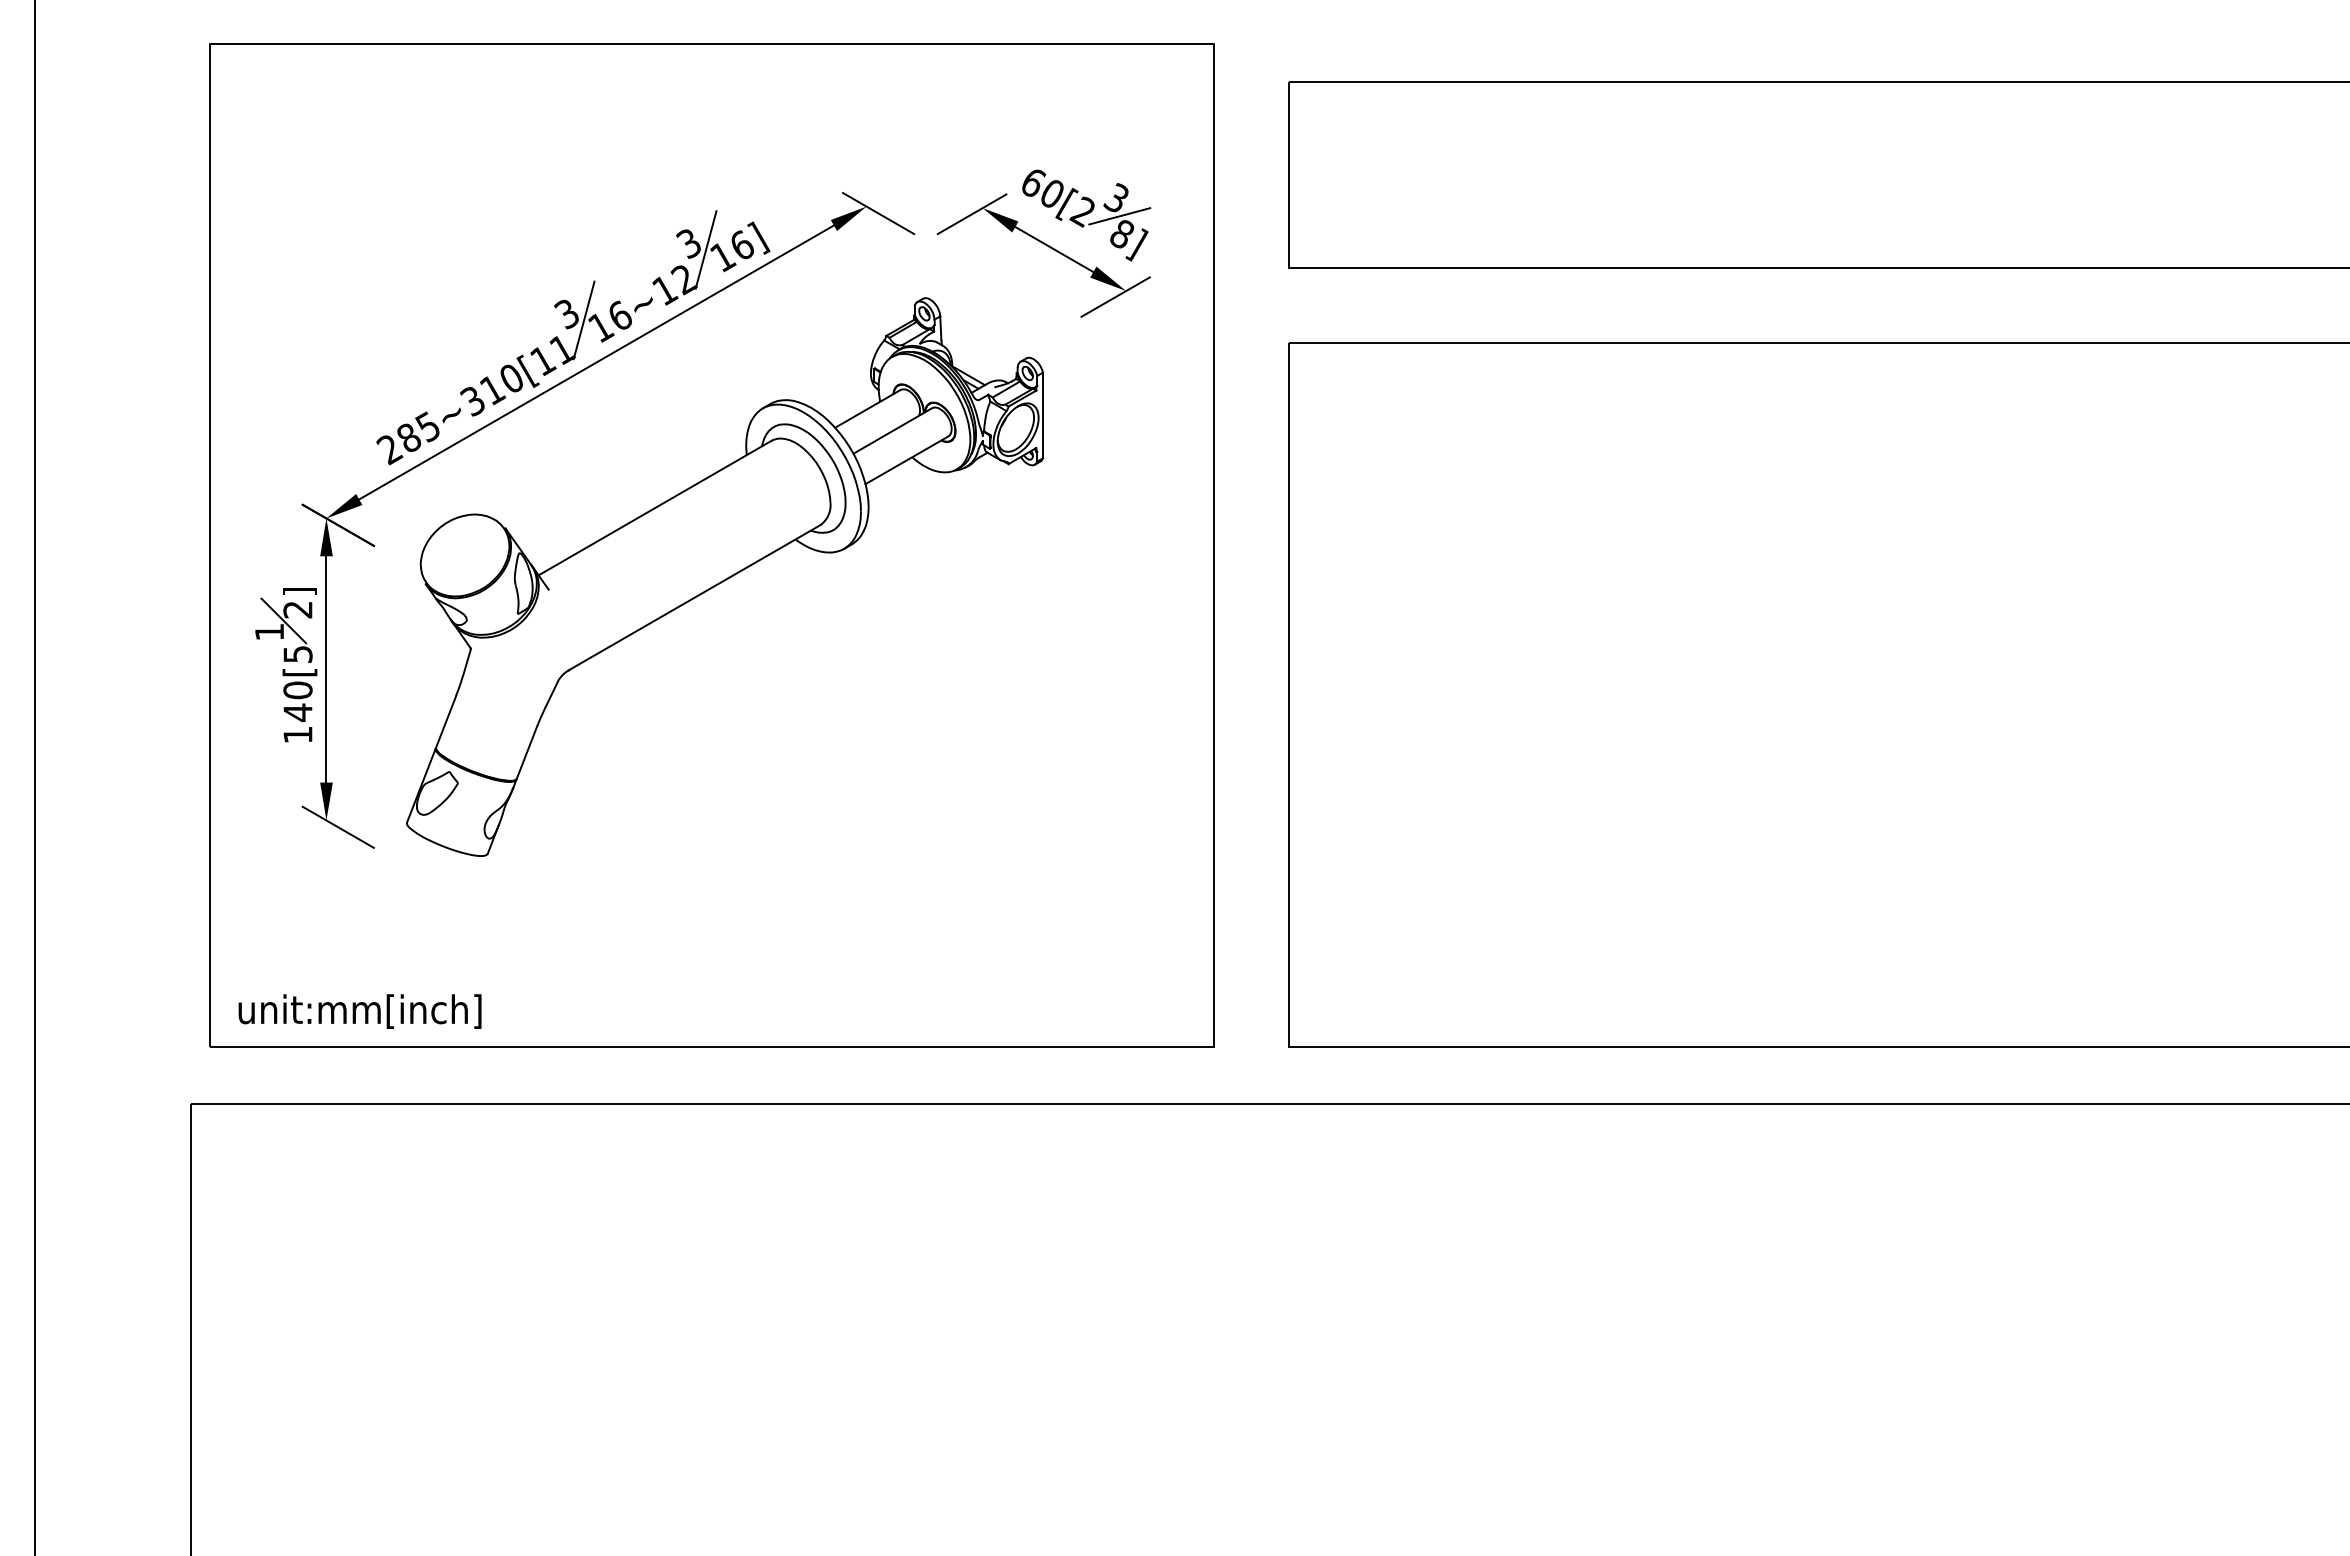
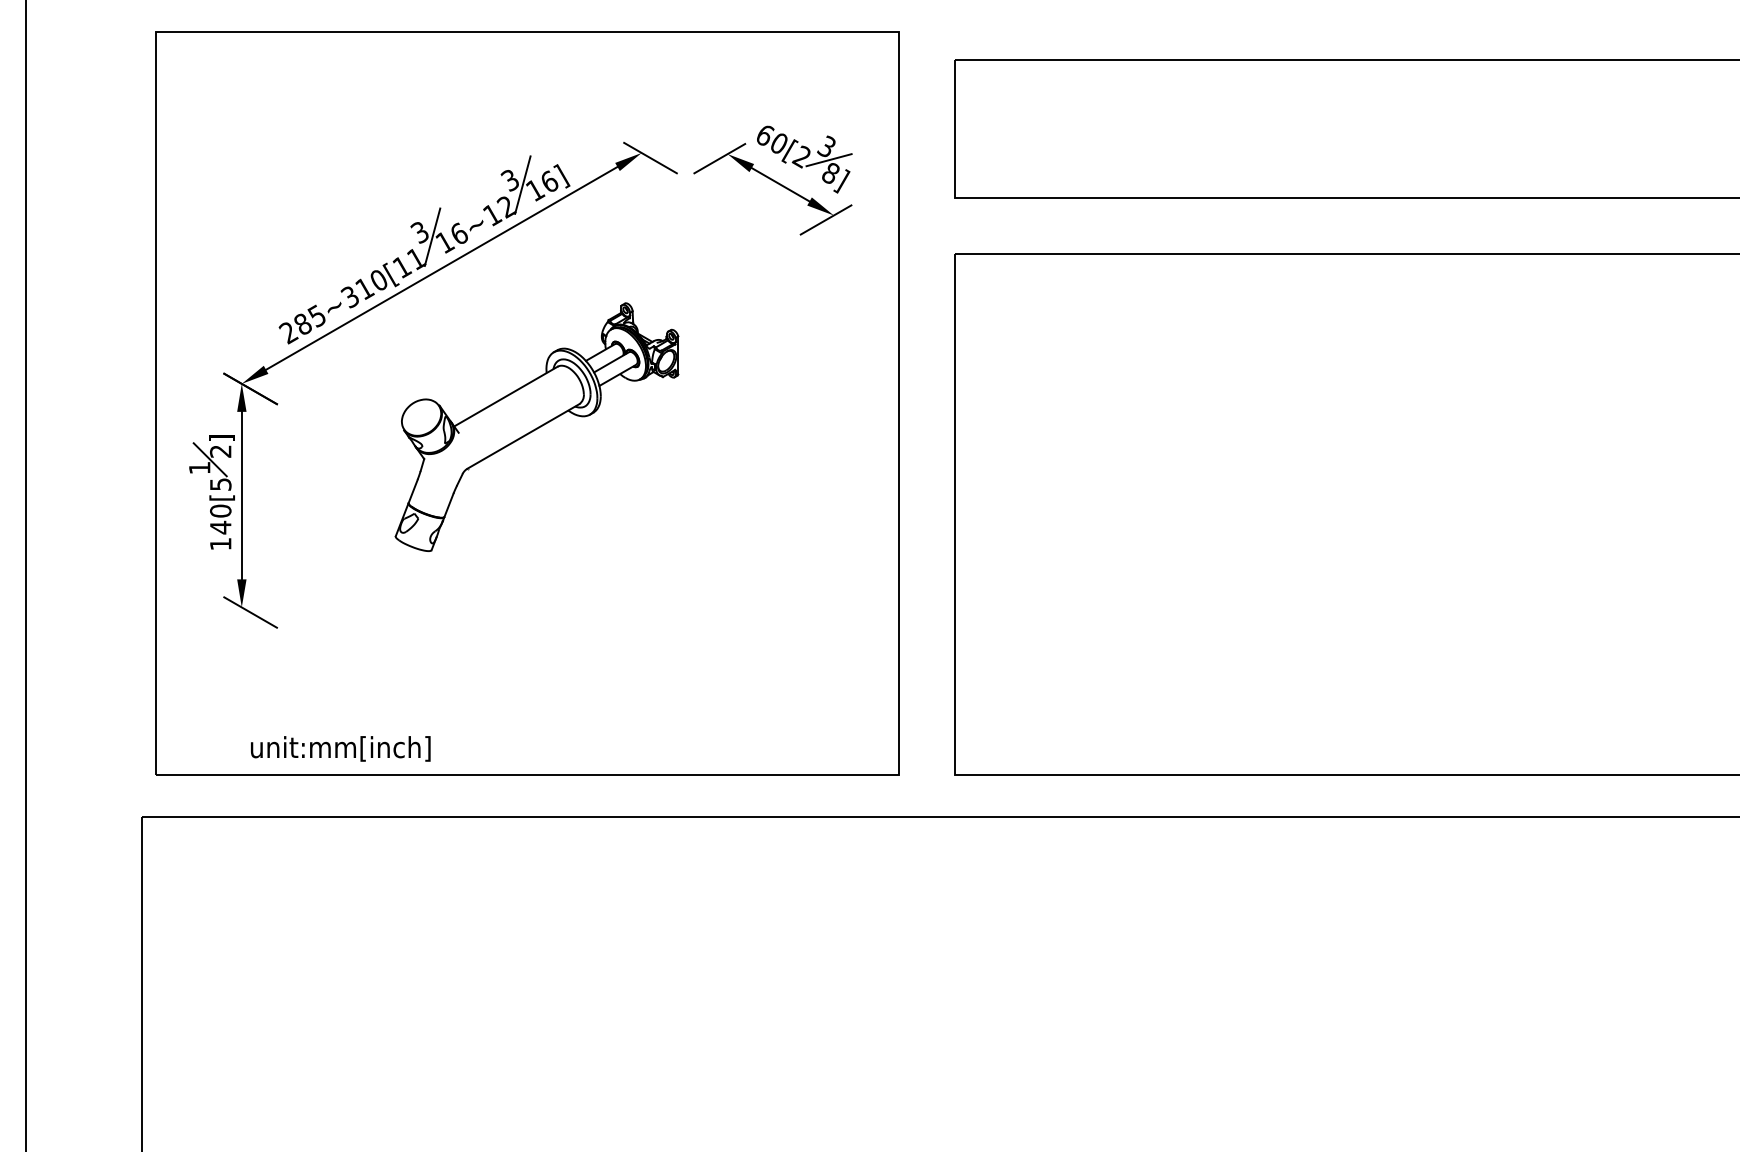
part: (725, 576) -> (537, 426), size x0.6
text: (359, 1011) -> (340, 748), moved

